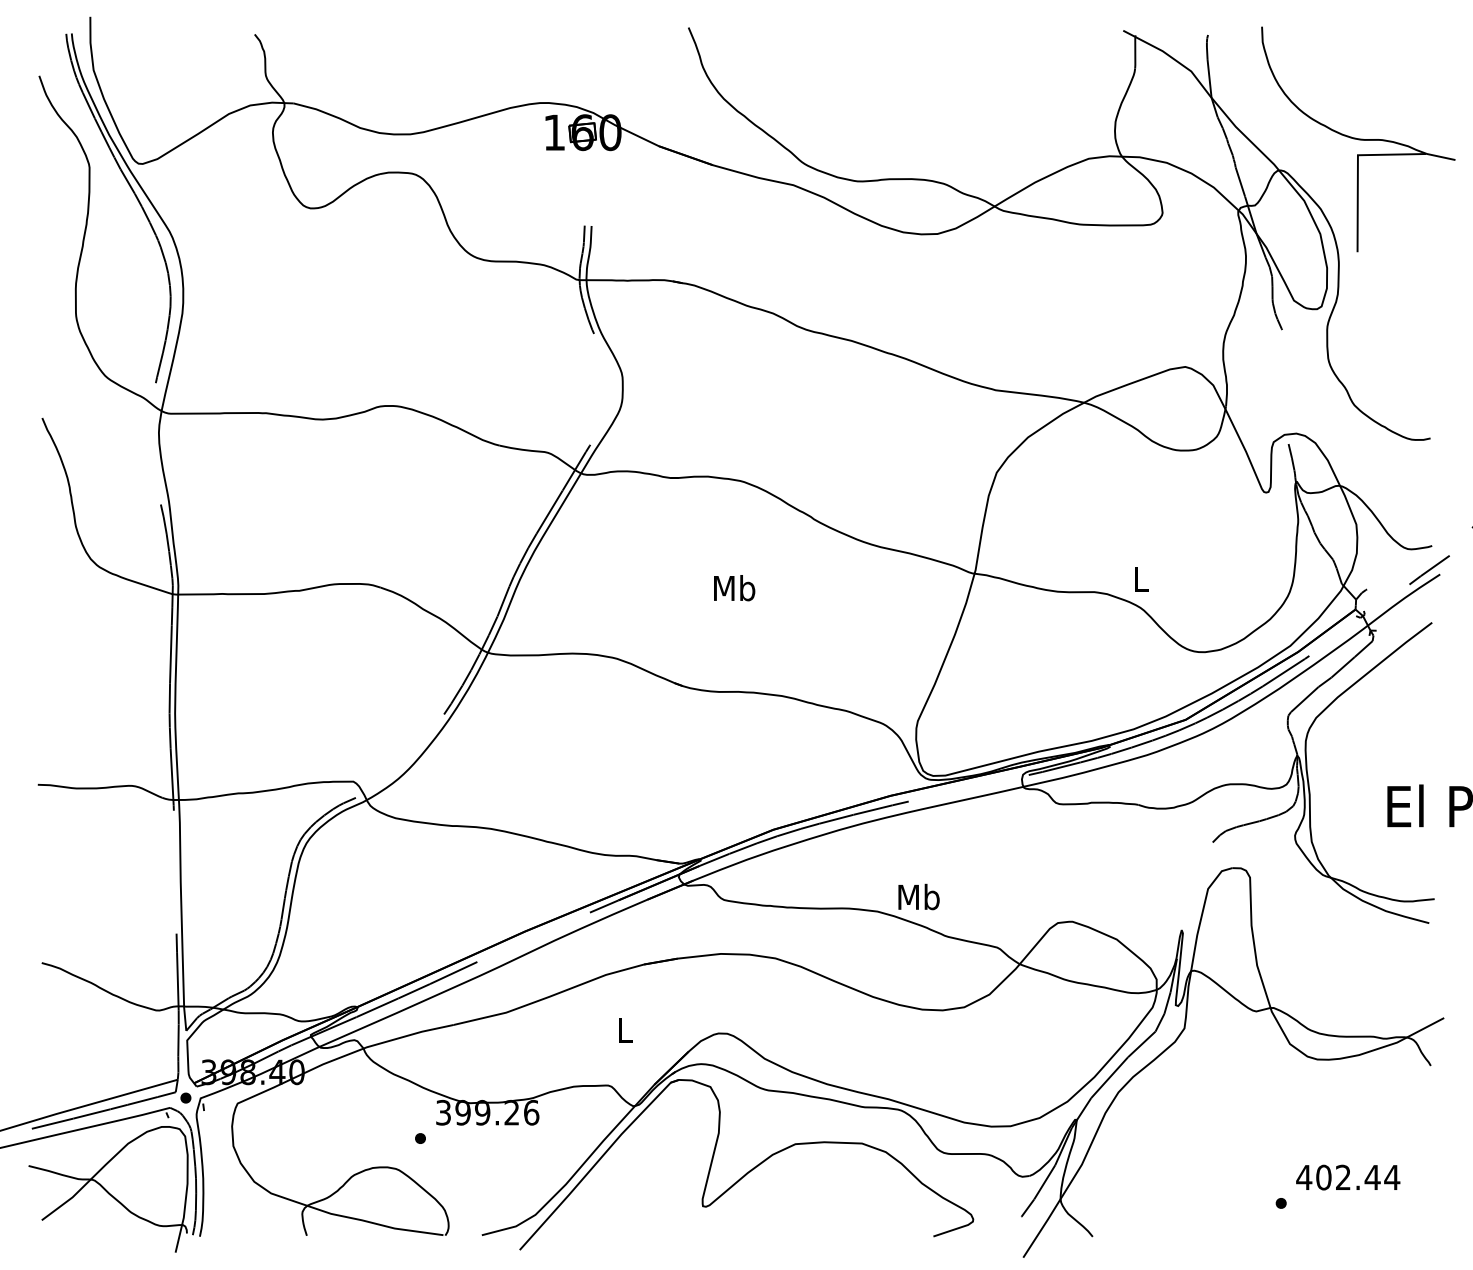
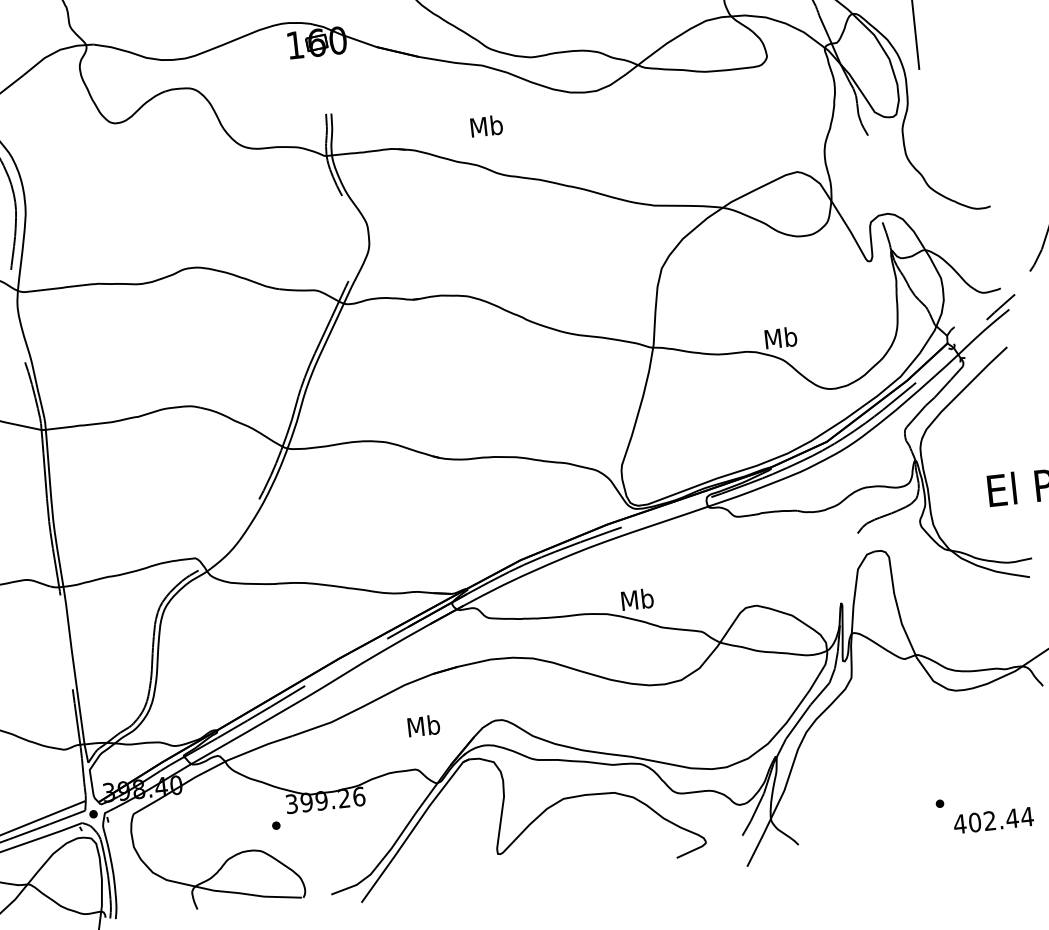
text: (1140, 578) -> (780, 337), L -> Mb
text: (734, 588) -> (486, 126), moved
text: (624, 1030) -> (423, 726), L -> Mb
text: (1348, 1177) -> (993, 820), moved

